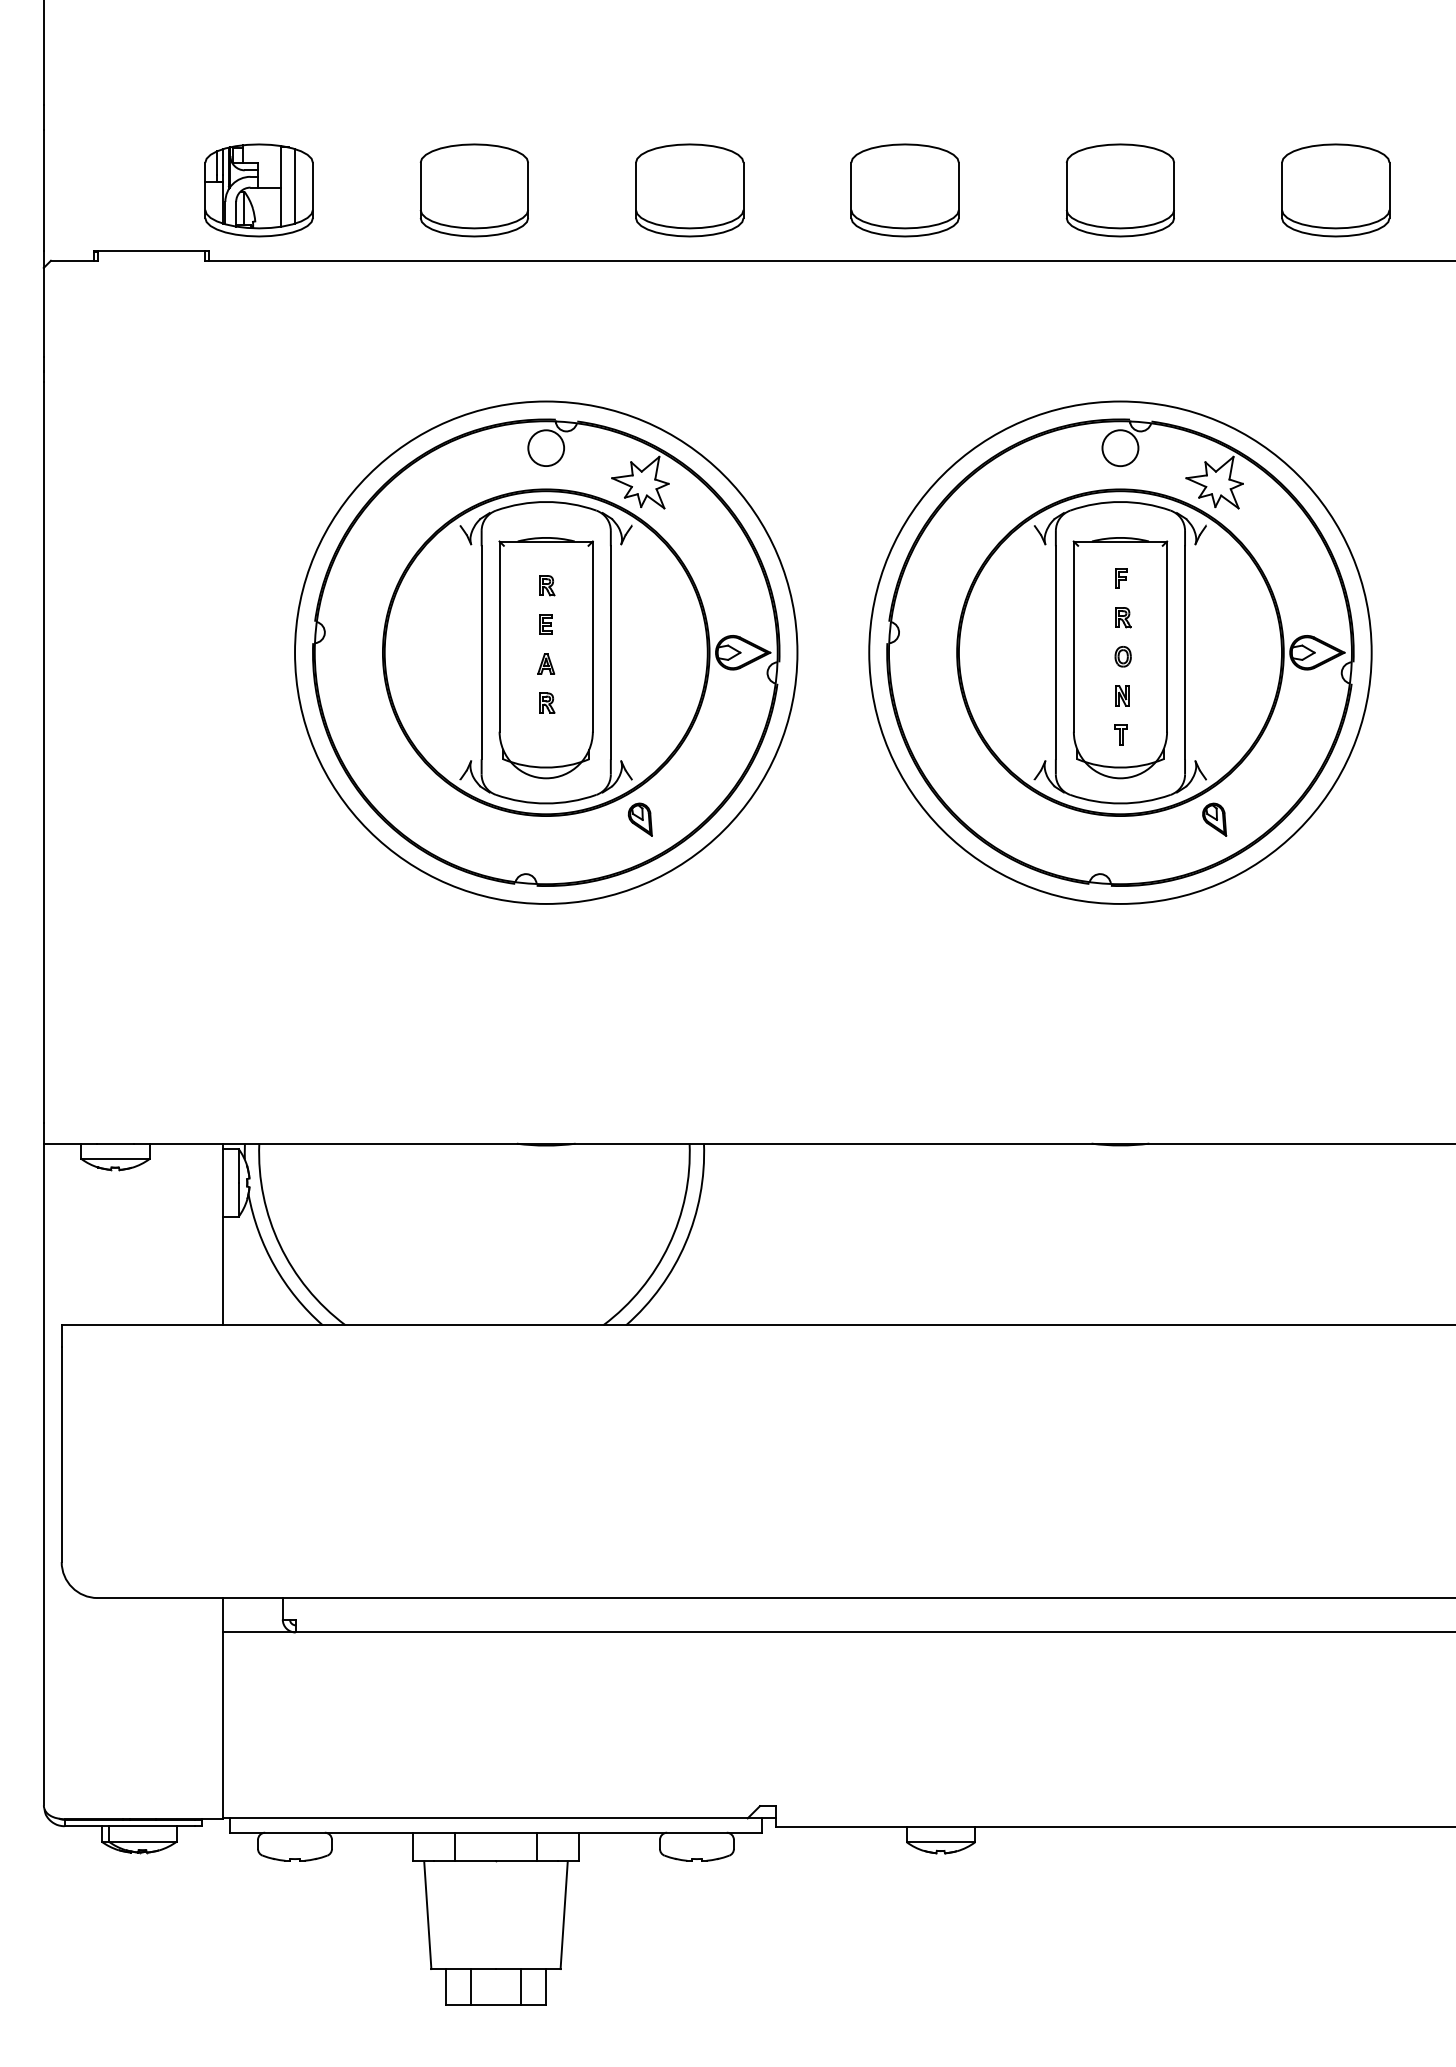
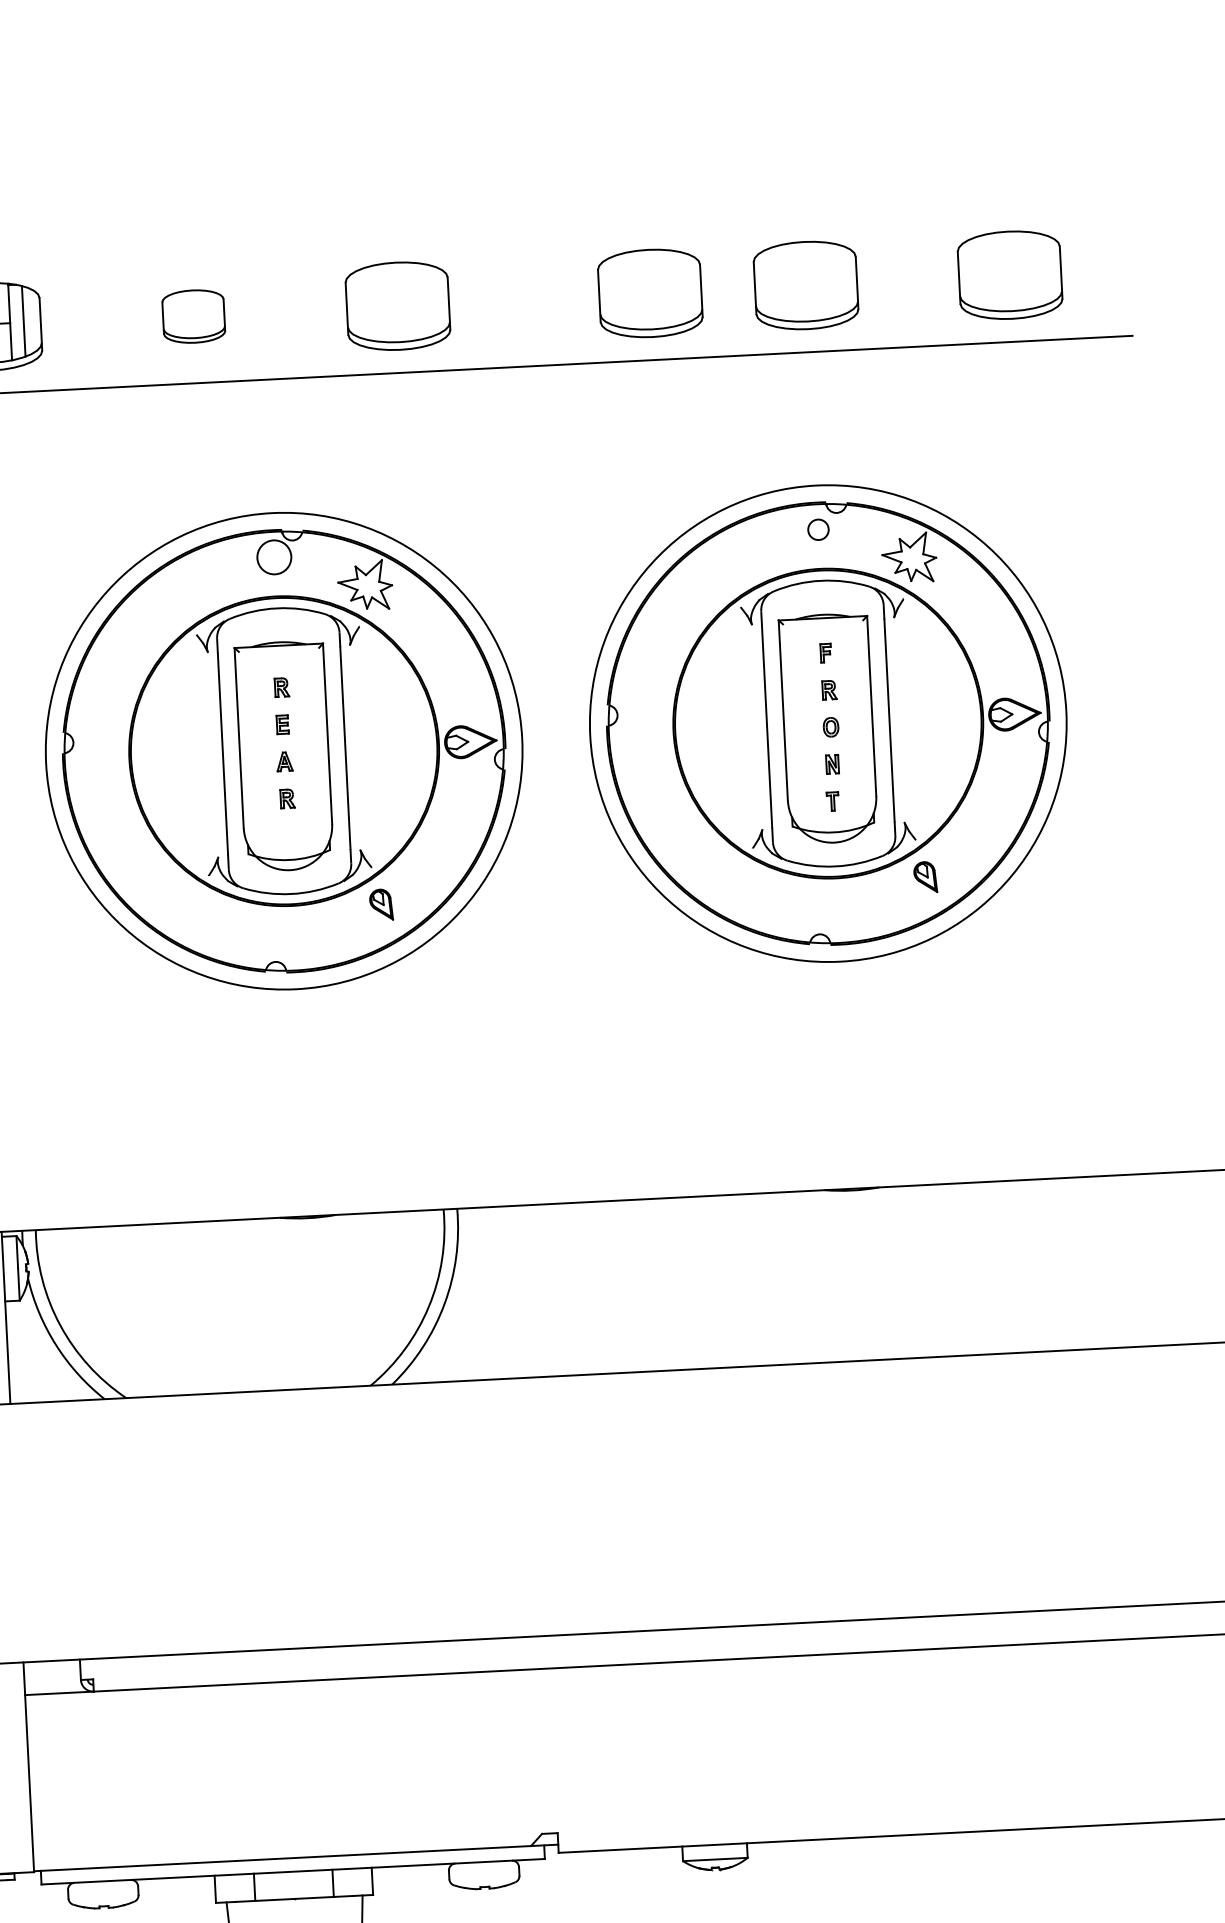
part: (473, 190) -> (193, 316), size x0.6
part: (904, 190) -> (649, 293), moved
circle: (1120, 448) -> (818, 530), size x0.6

